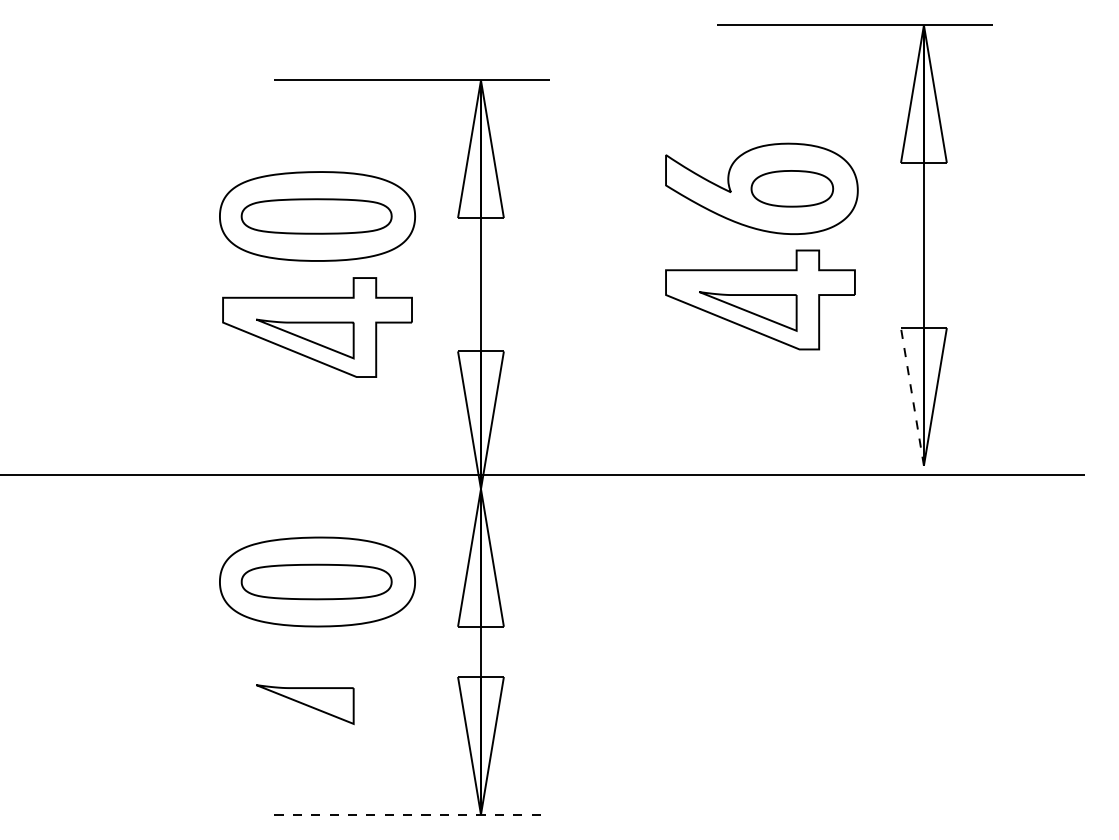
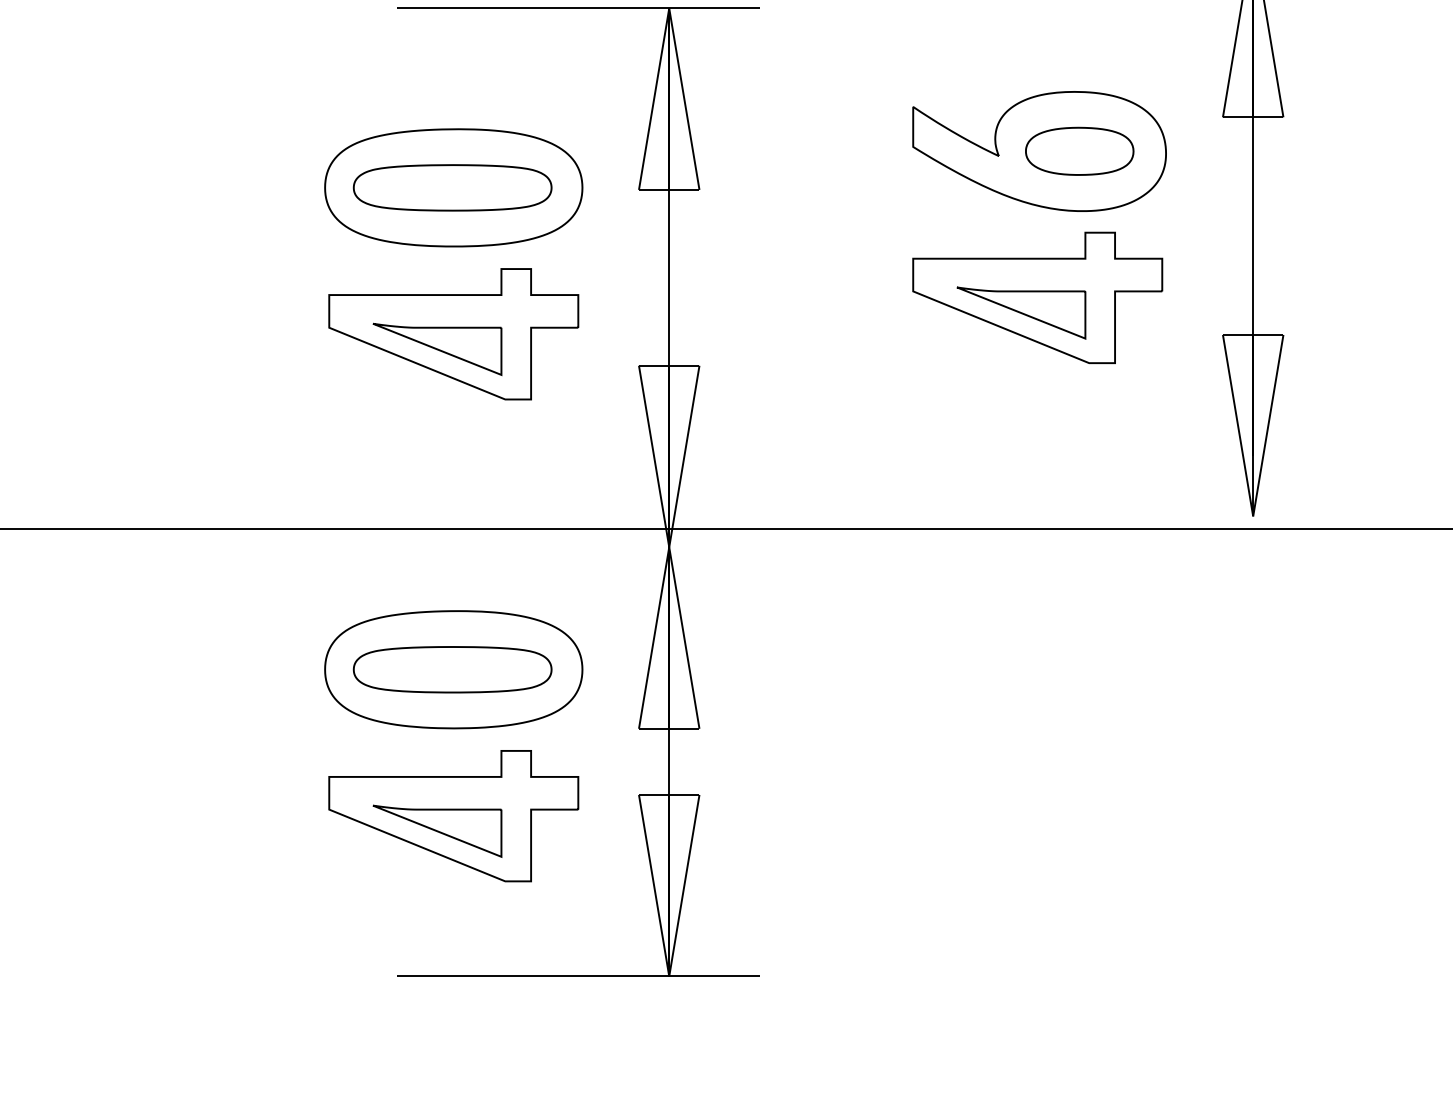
line: (912, 396) -> (1238, 425), dashed -> solid
part: (317, 692) -> (453, 815), added
line: (412, 814) -> (578, 976), dashed -> solid

